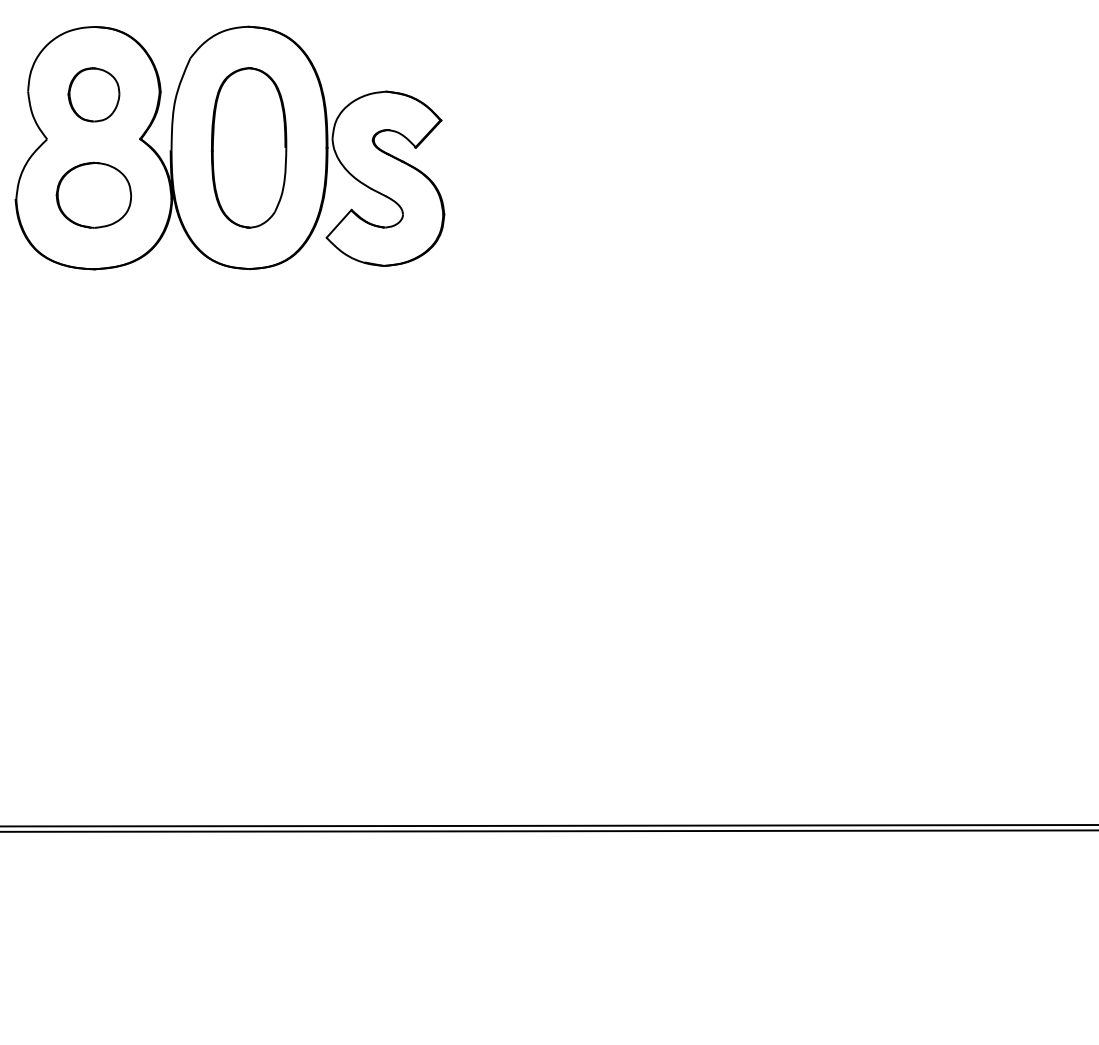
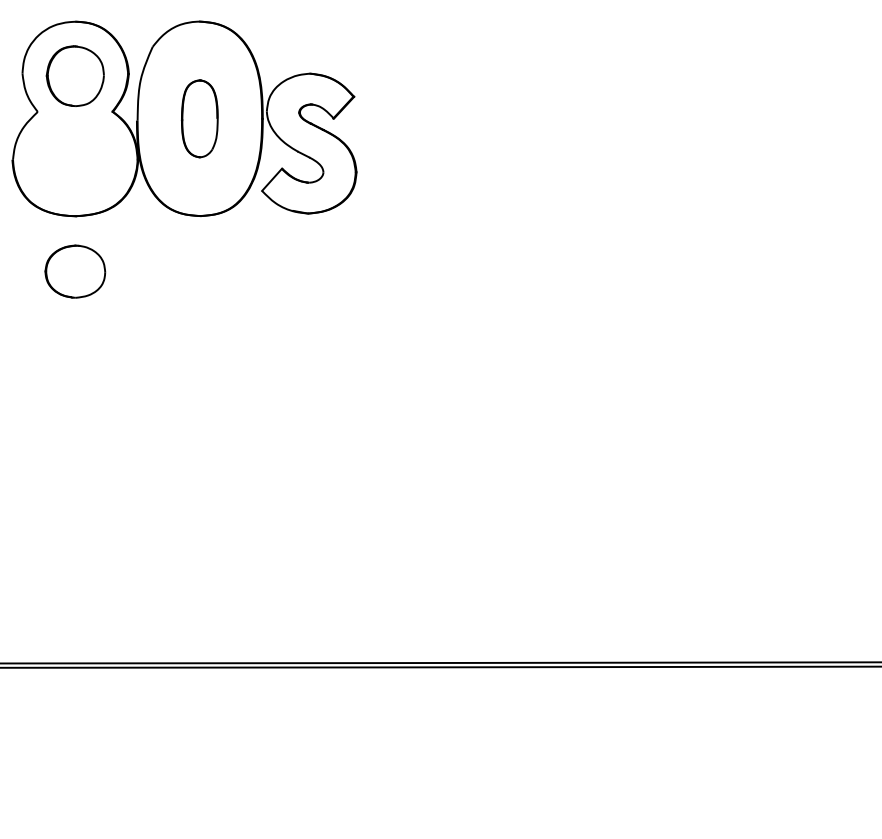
part: (93, 94) -> (74, 75), size x1.4
part: (248, 147) -> (199, 118), size x0.6
part: (93, 194) -> (74, 271), moved

